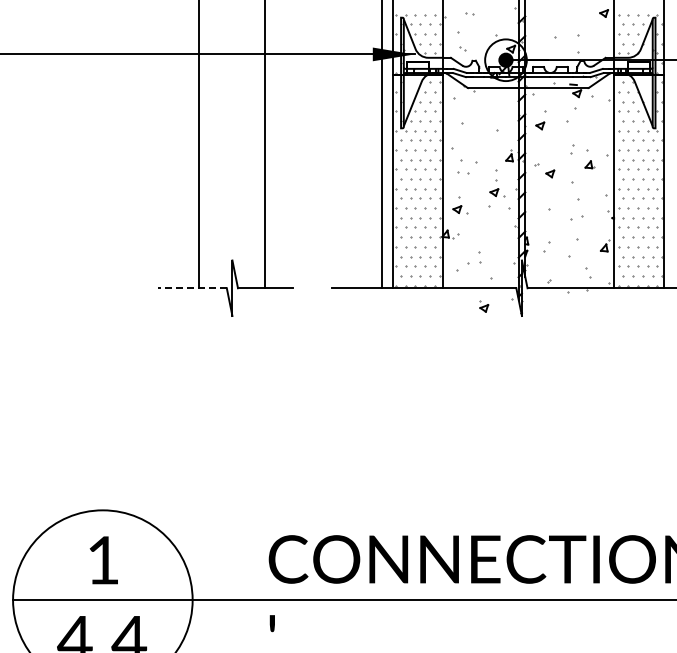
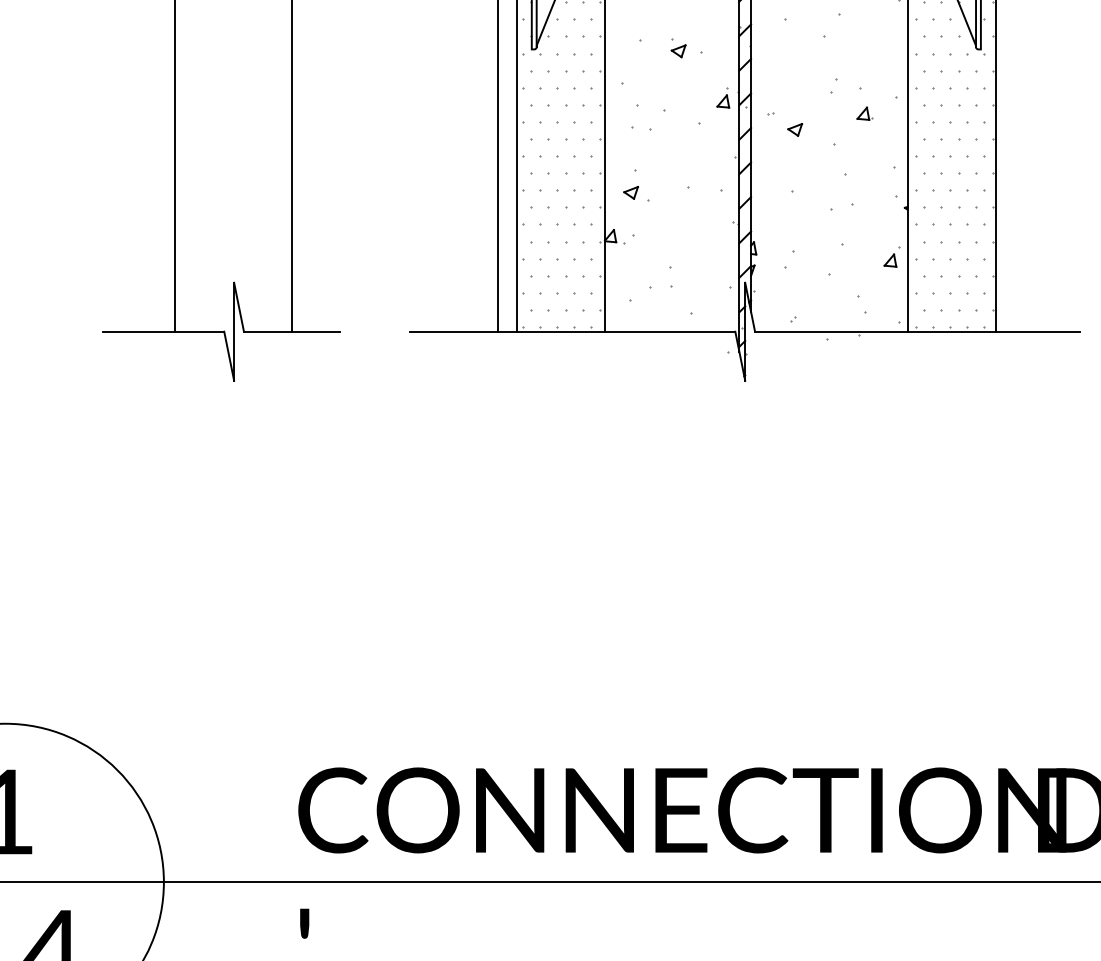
part: (540, 125) -> (777, 44), removed
part: (497, 188) -> (702, 155), removed
line: (191, 288) -> (161, 332), dashed -> solid
part: (484, 306) -> (679, 47), moved

